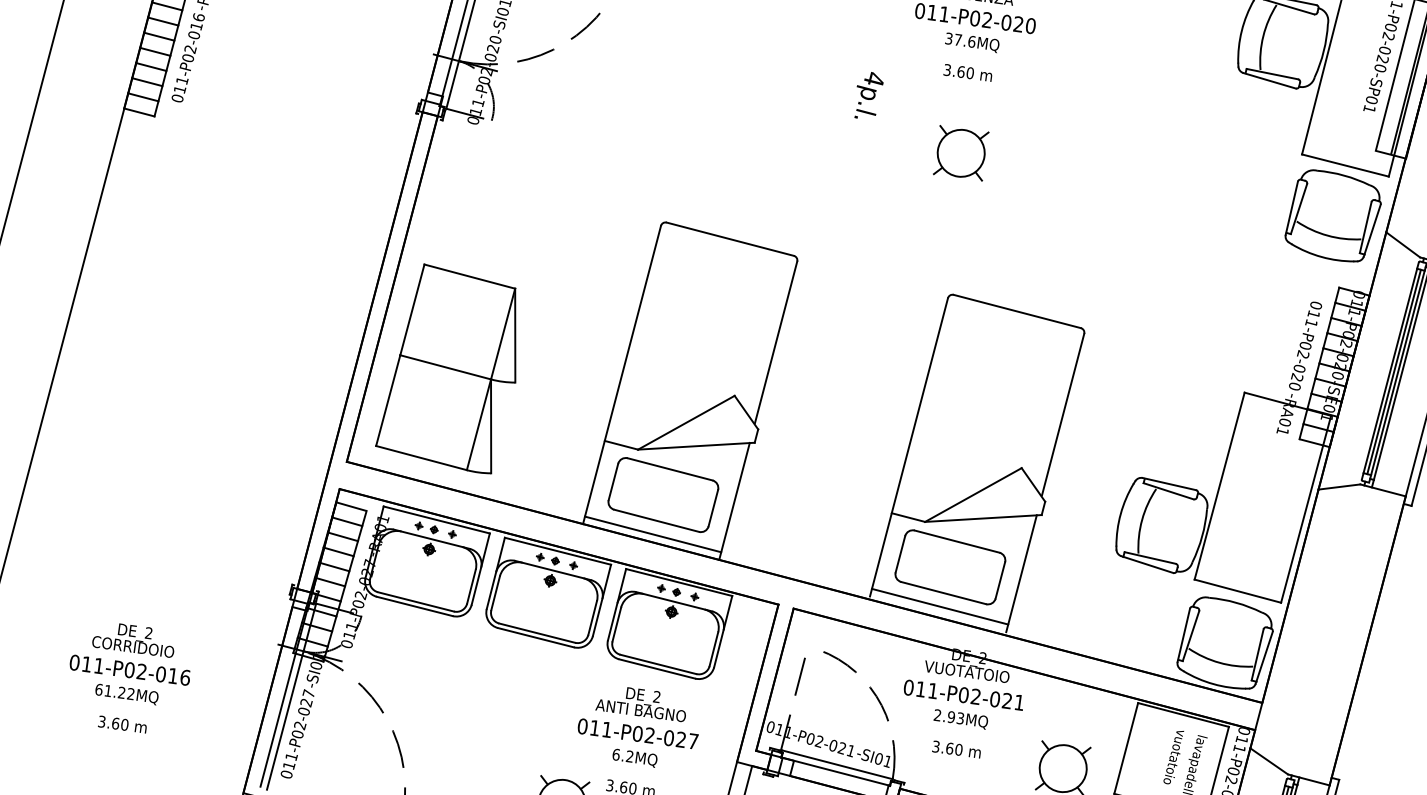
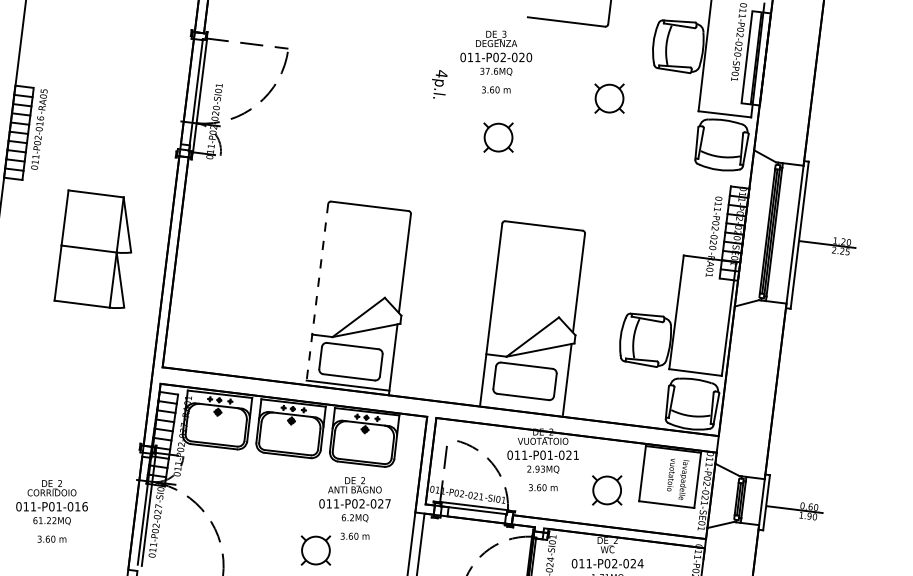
text: (868, 96) -> (439, 84), moved
part: (1155, 112) -> (609, 98), added
part: (451, 367) -> (92, 248), moved
line: (622, 376) -> (317, 295), solid -> dashed
line: (938, 606) -> (521, 405), removed
text: (140, 671) -> (58, 506), 011-P02-016 -> 011-P01-016
text: (974, 695) -> (549, 454), 011-P02-021 -> 011-P01-021

